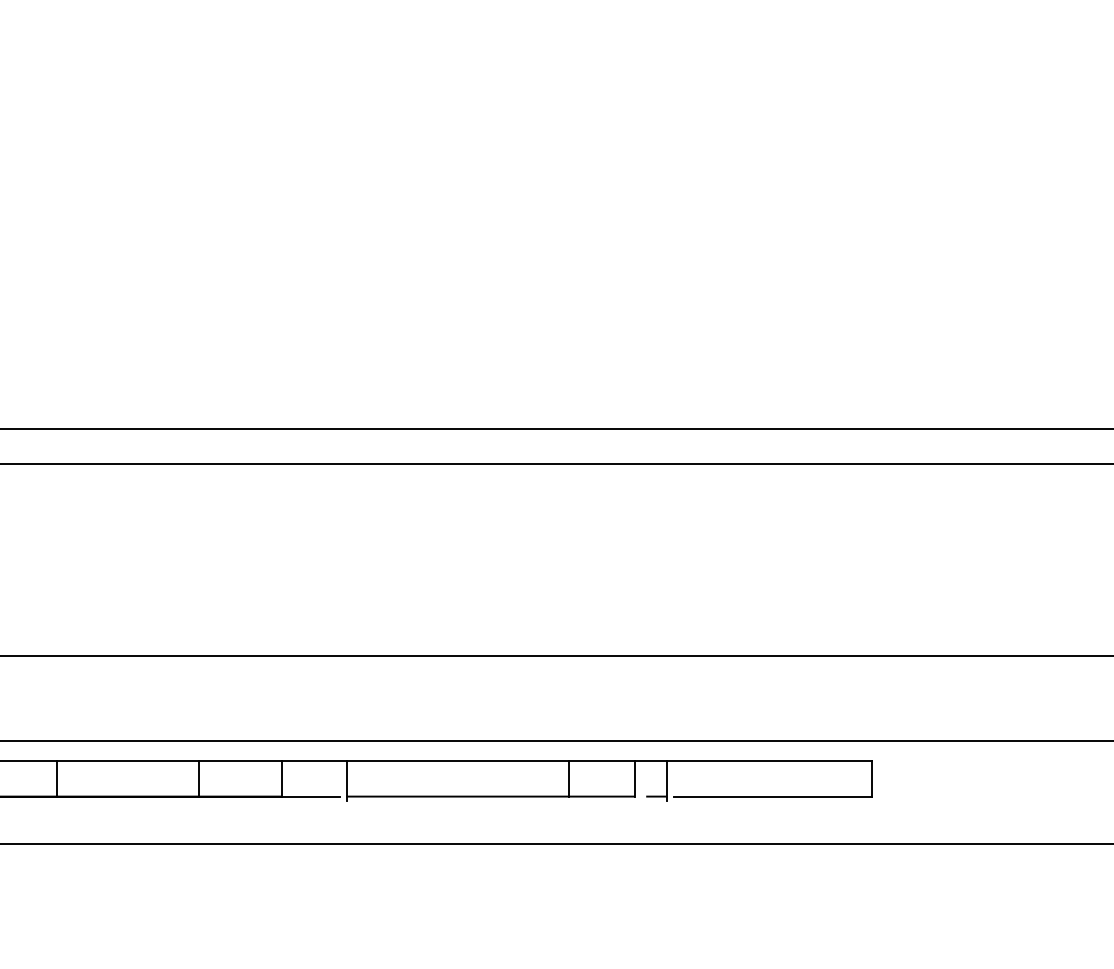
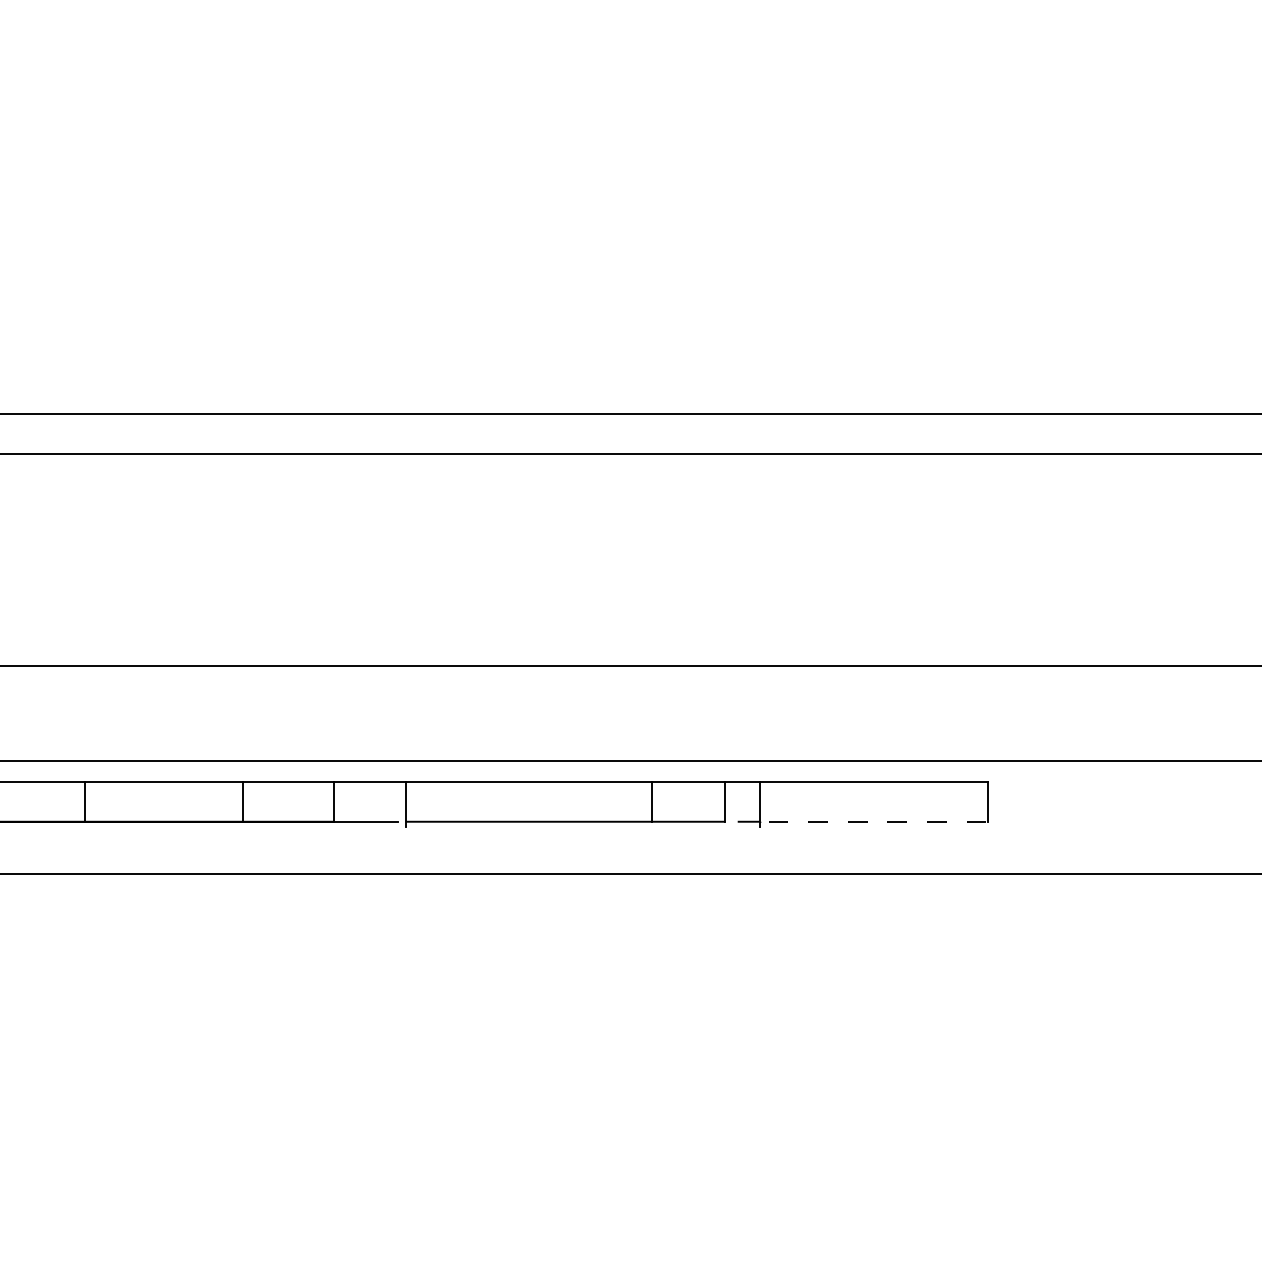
line: (773, 797) -> (878, 822), solid -> dashed

